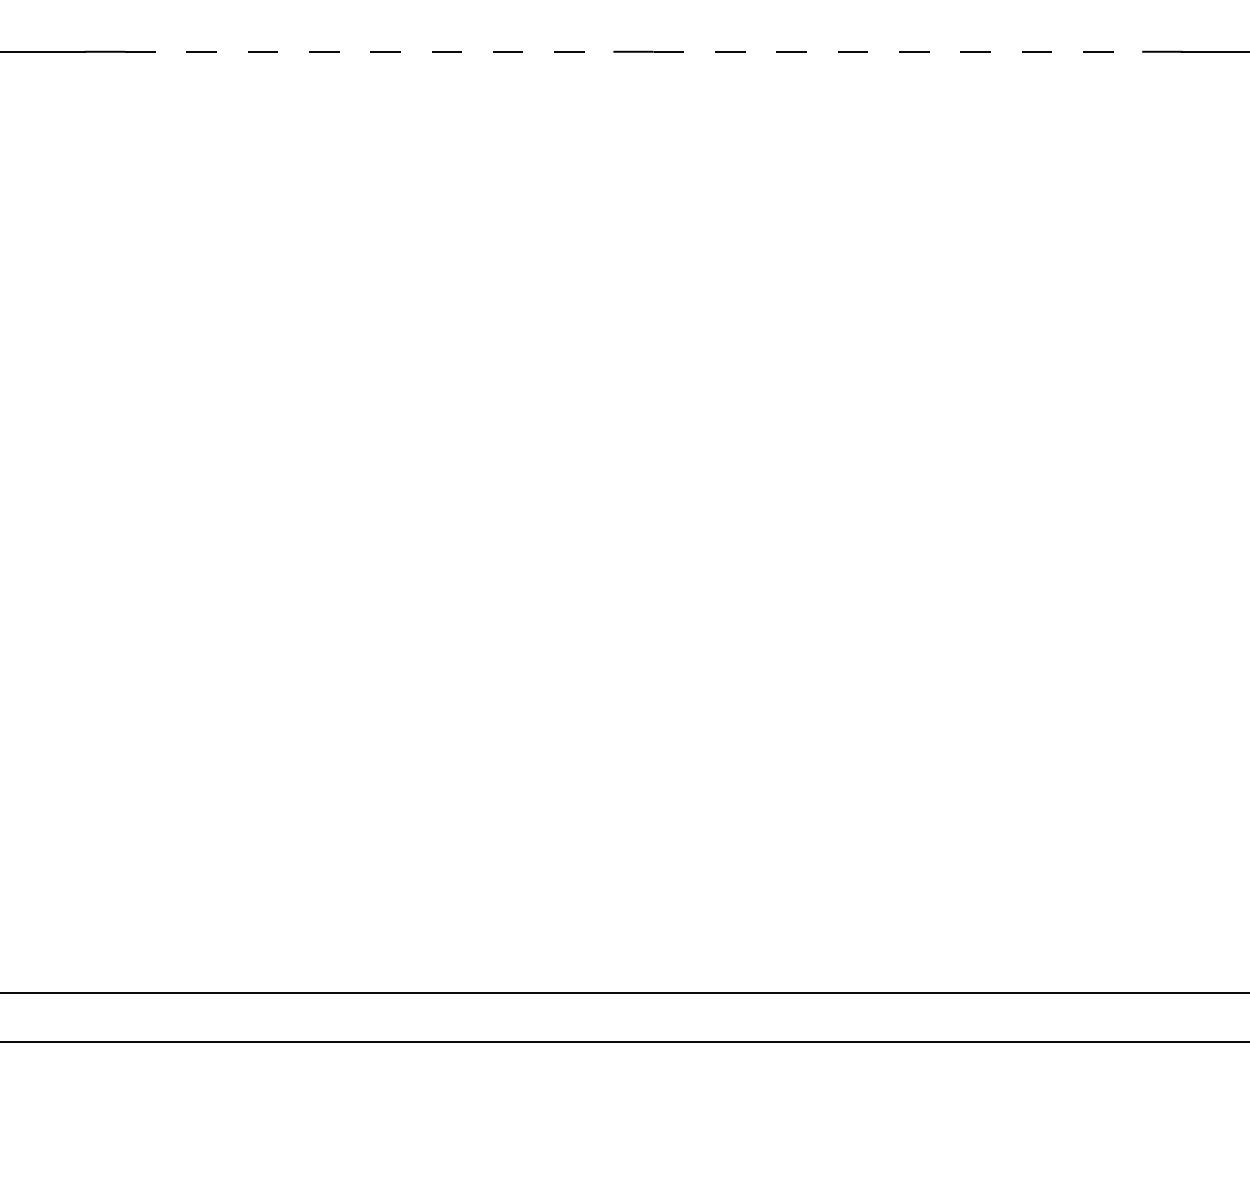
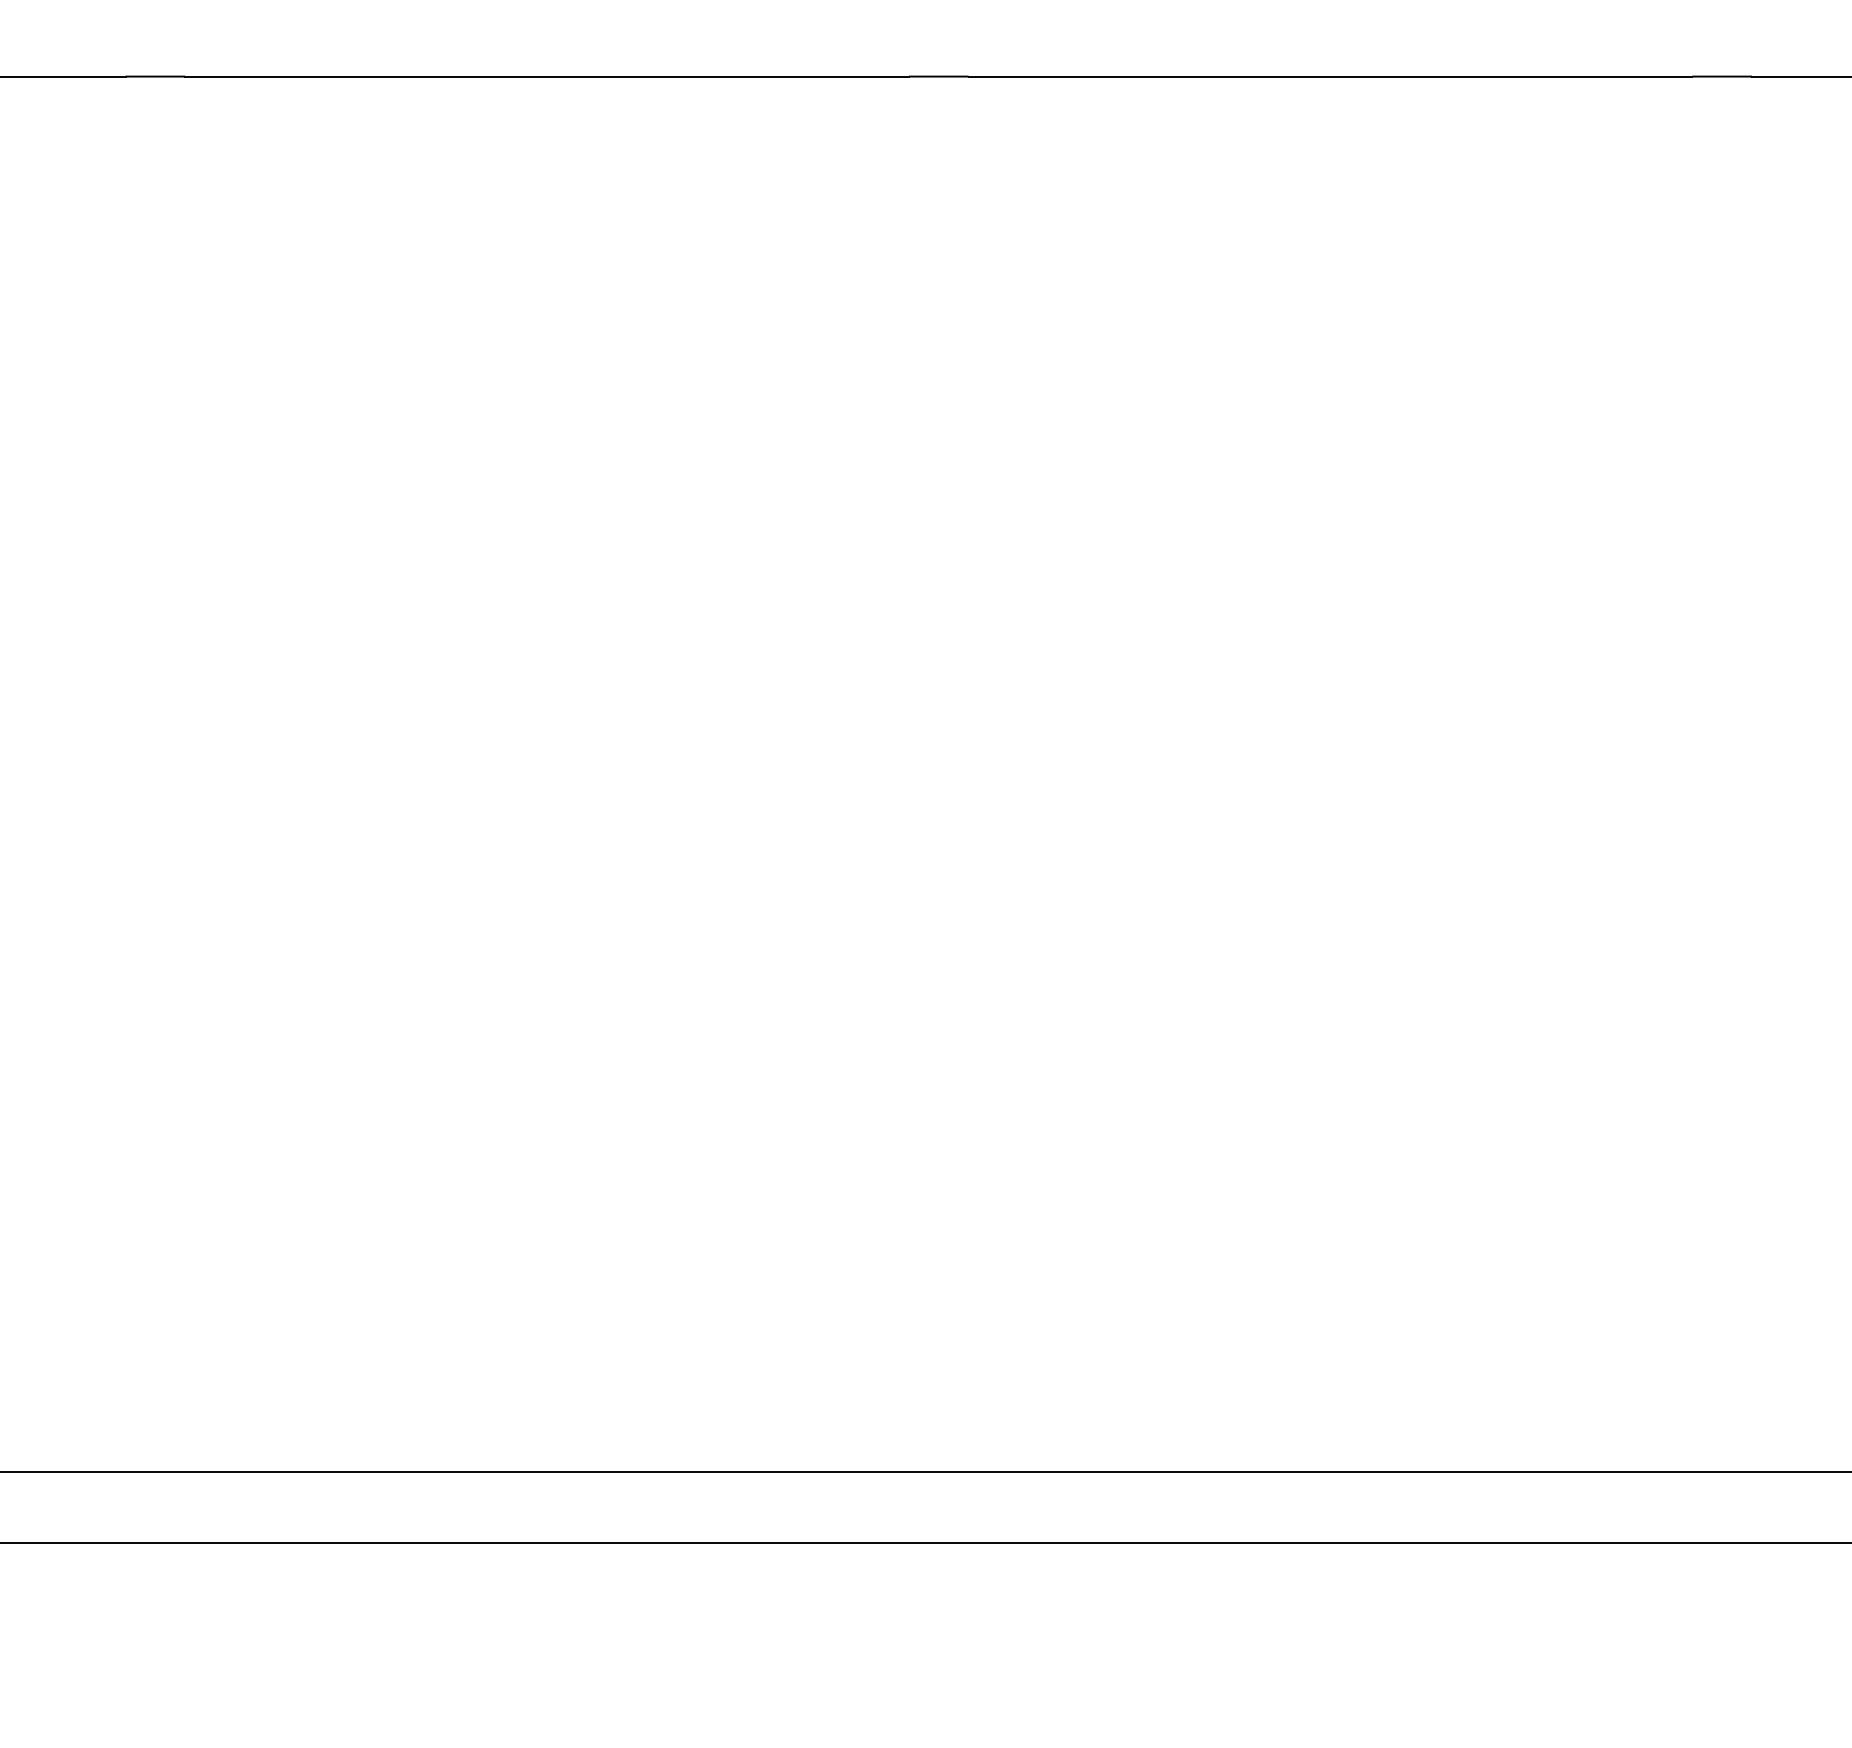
line: (369, 51) -> (547, 76), dashed -> solid
line: (898, 51) -> (1331, 76), dashed -> solid

